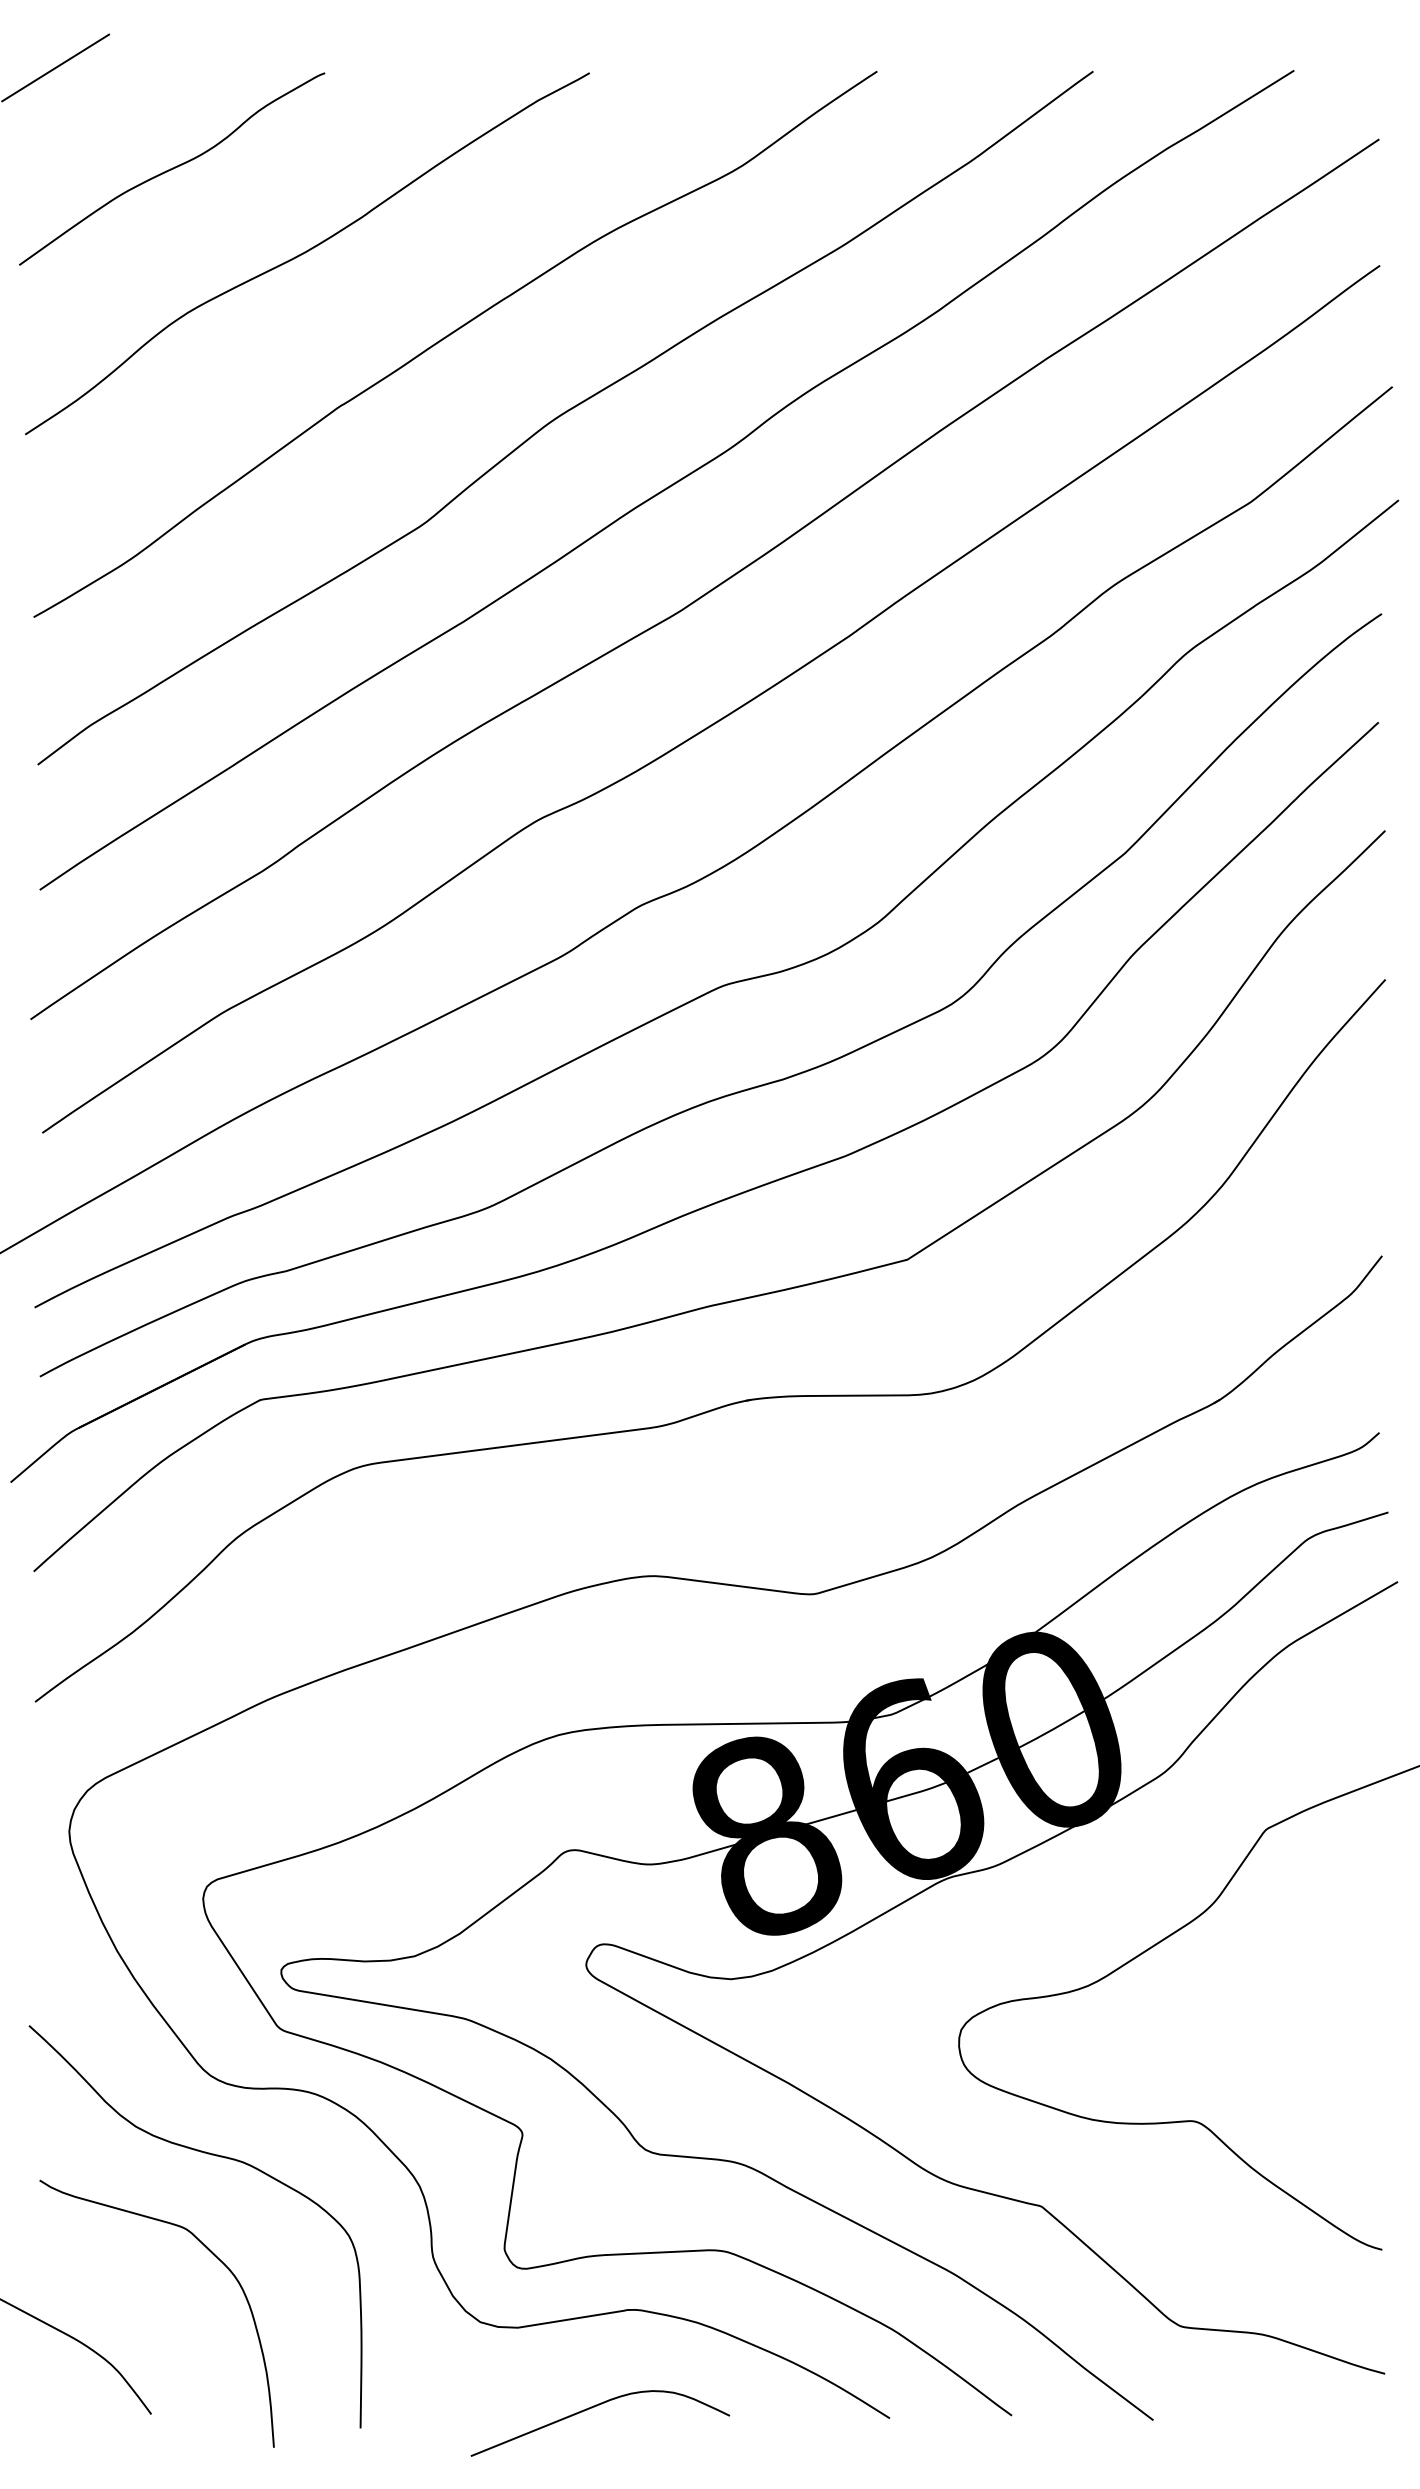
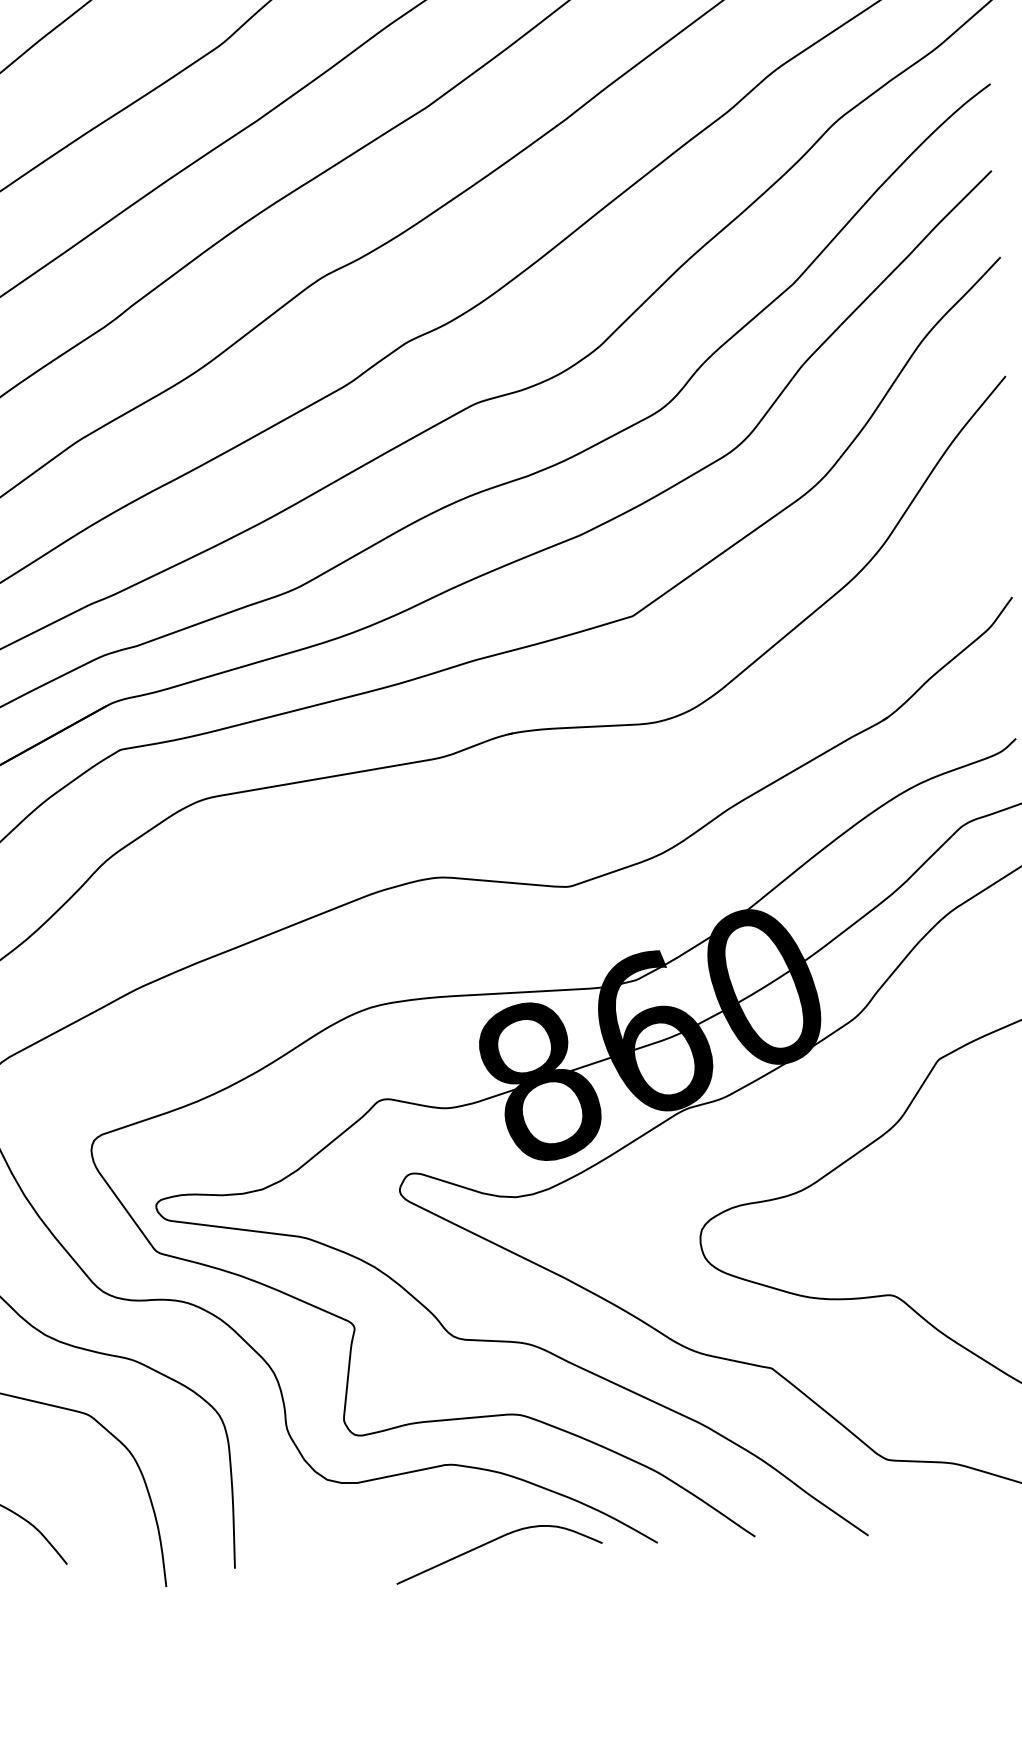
curve: (592, 2408) -> (492, 1541), moved

